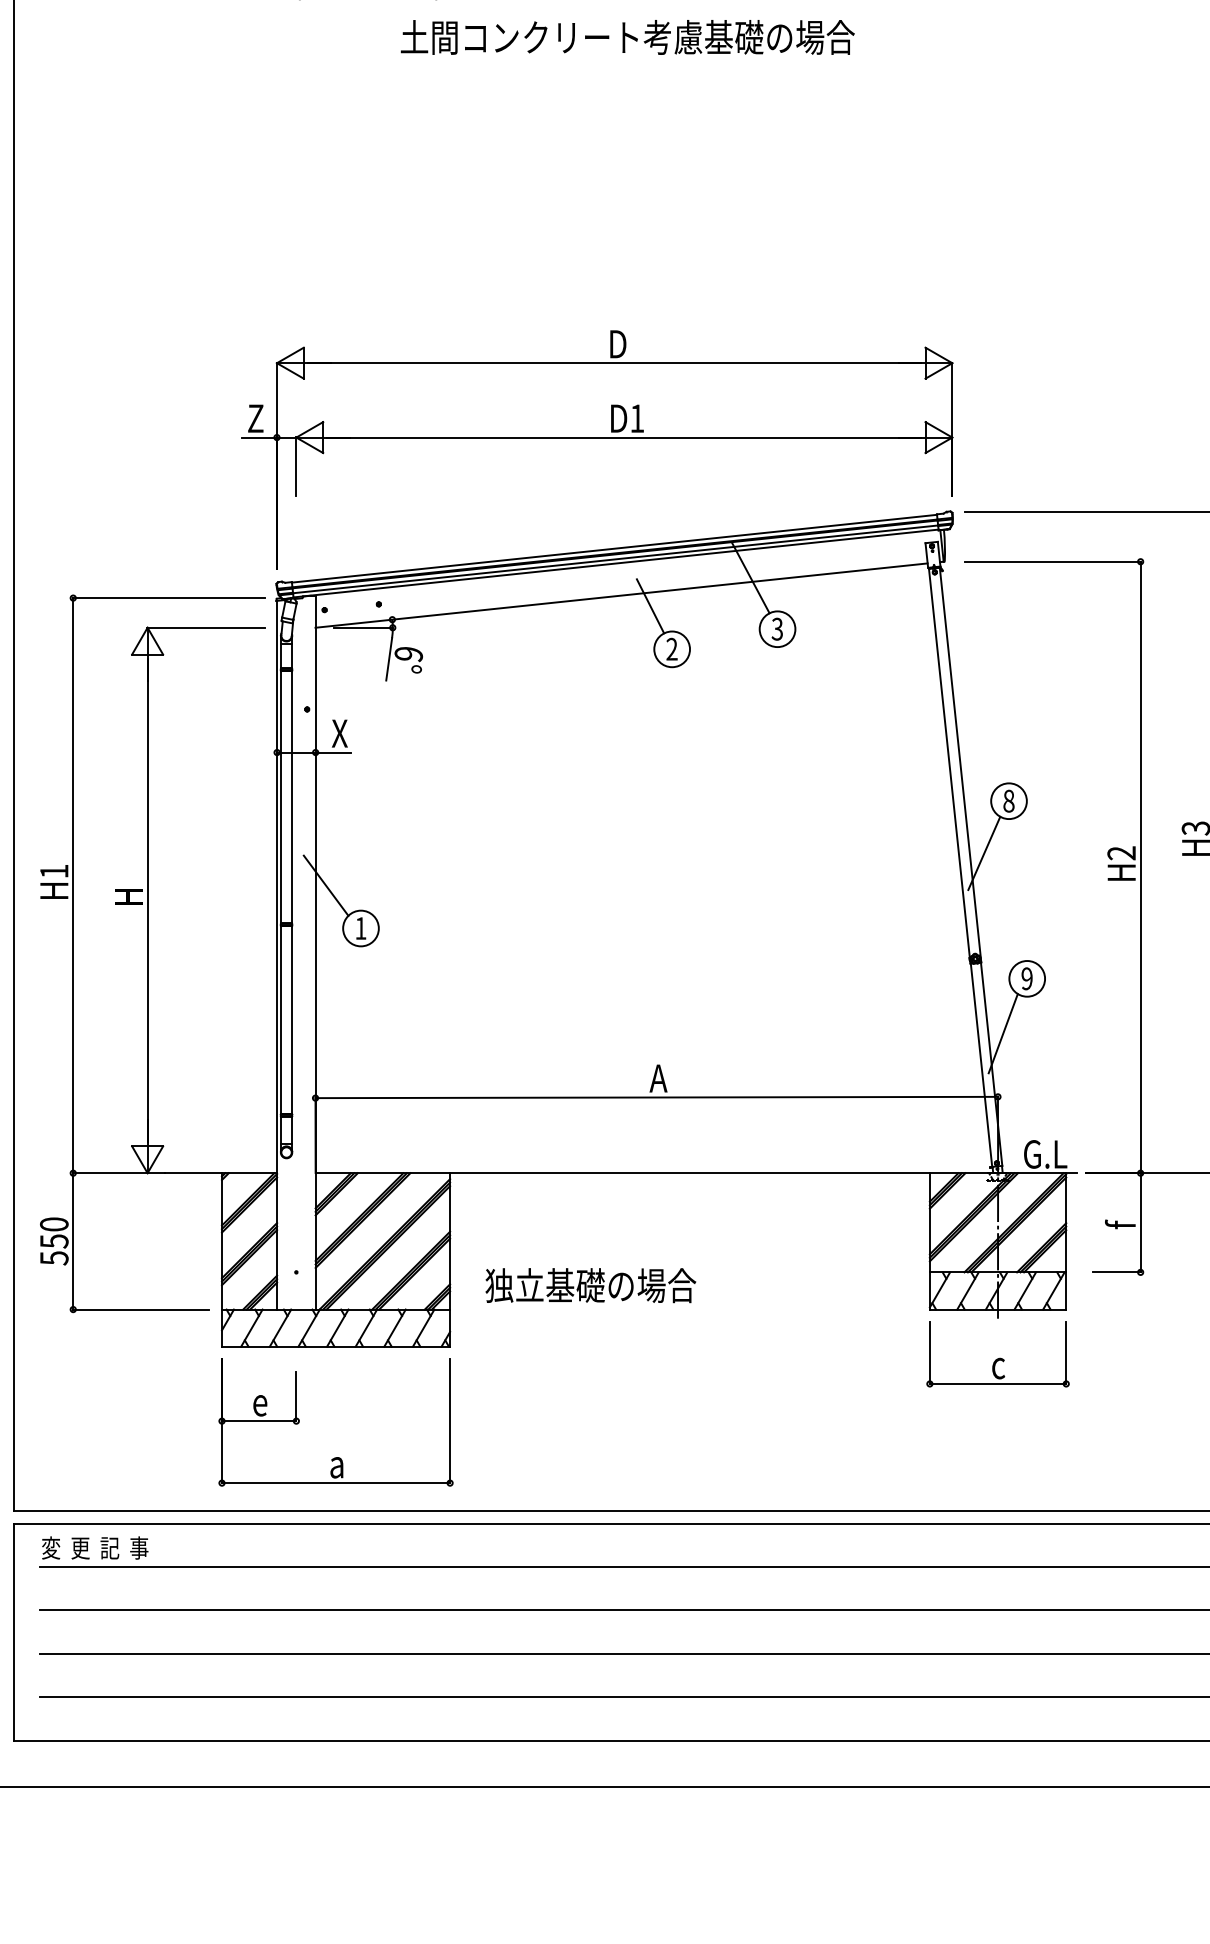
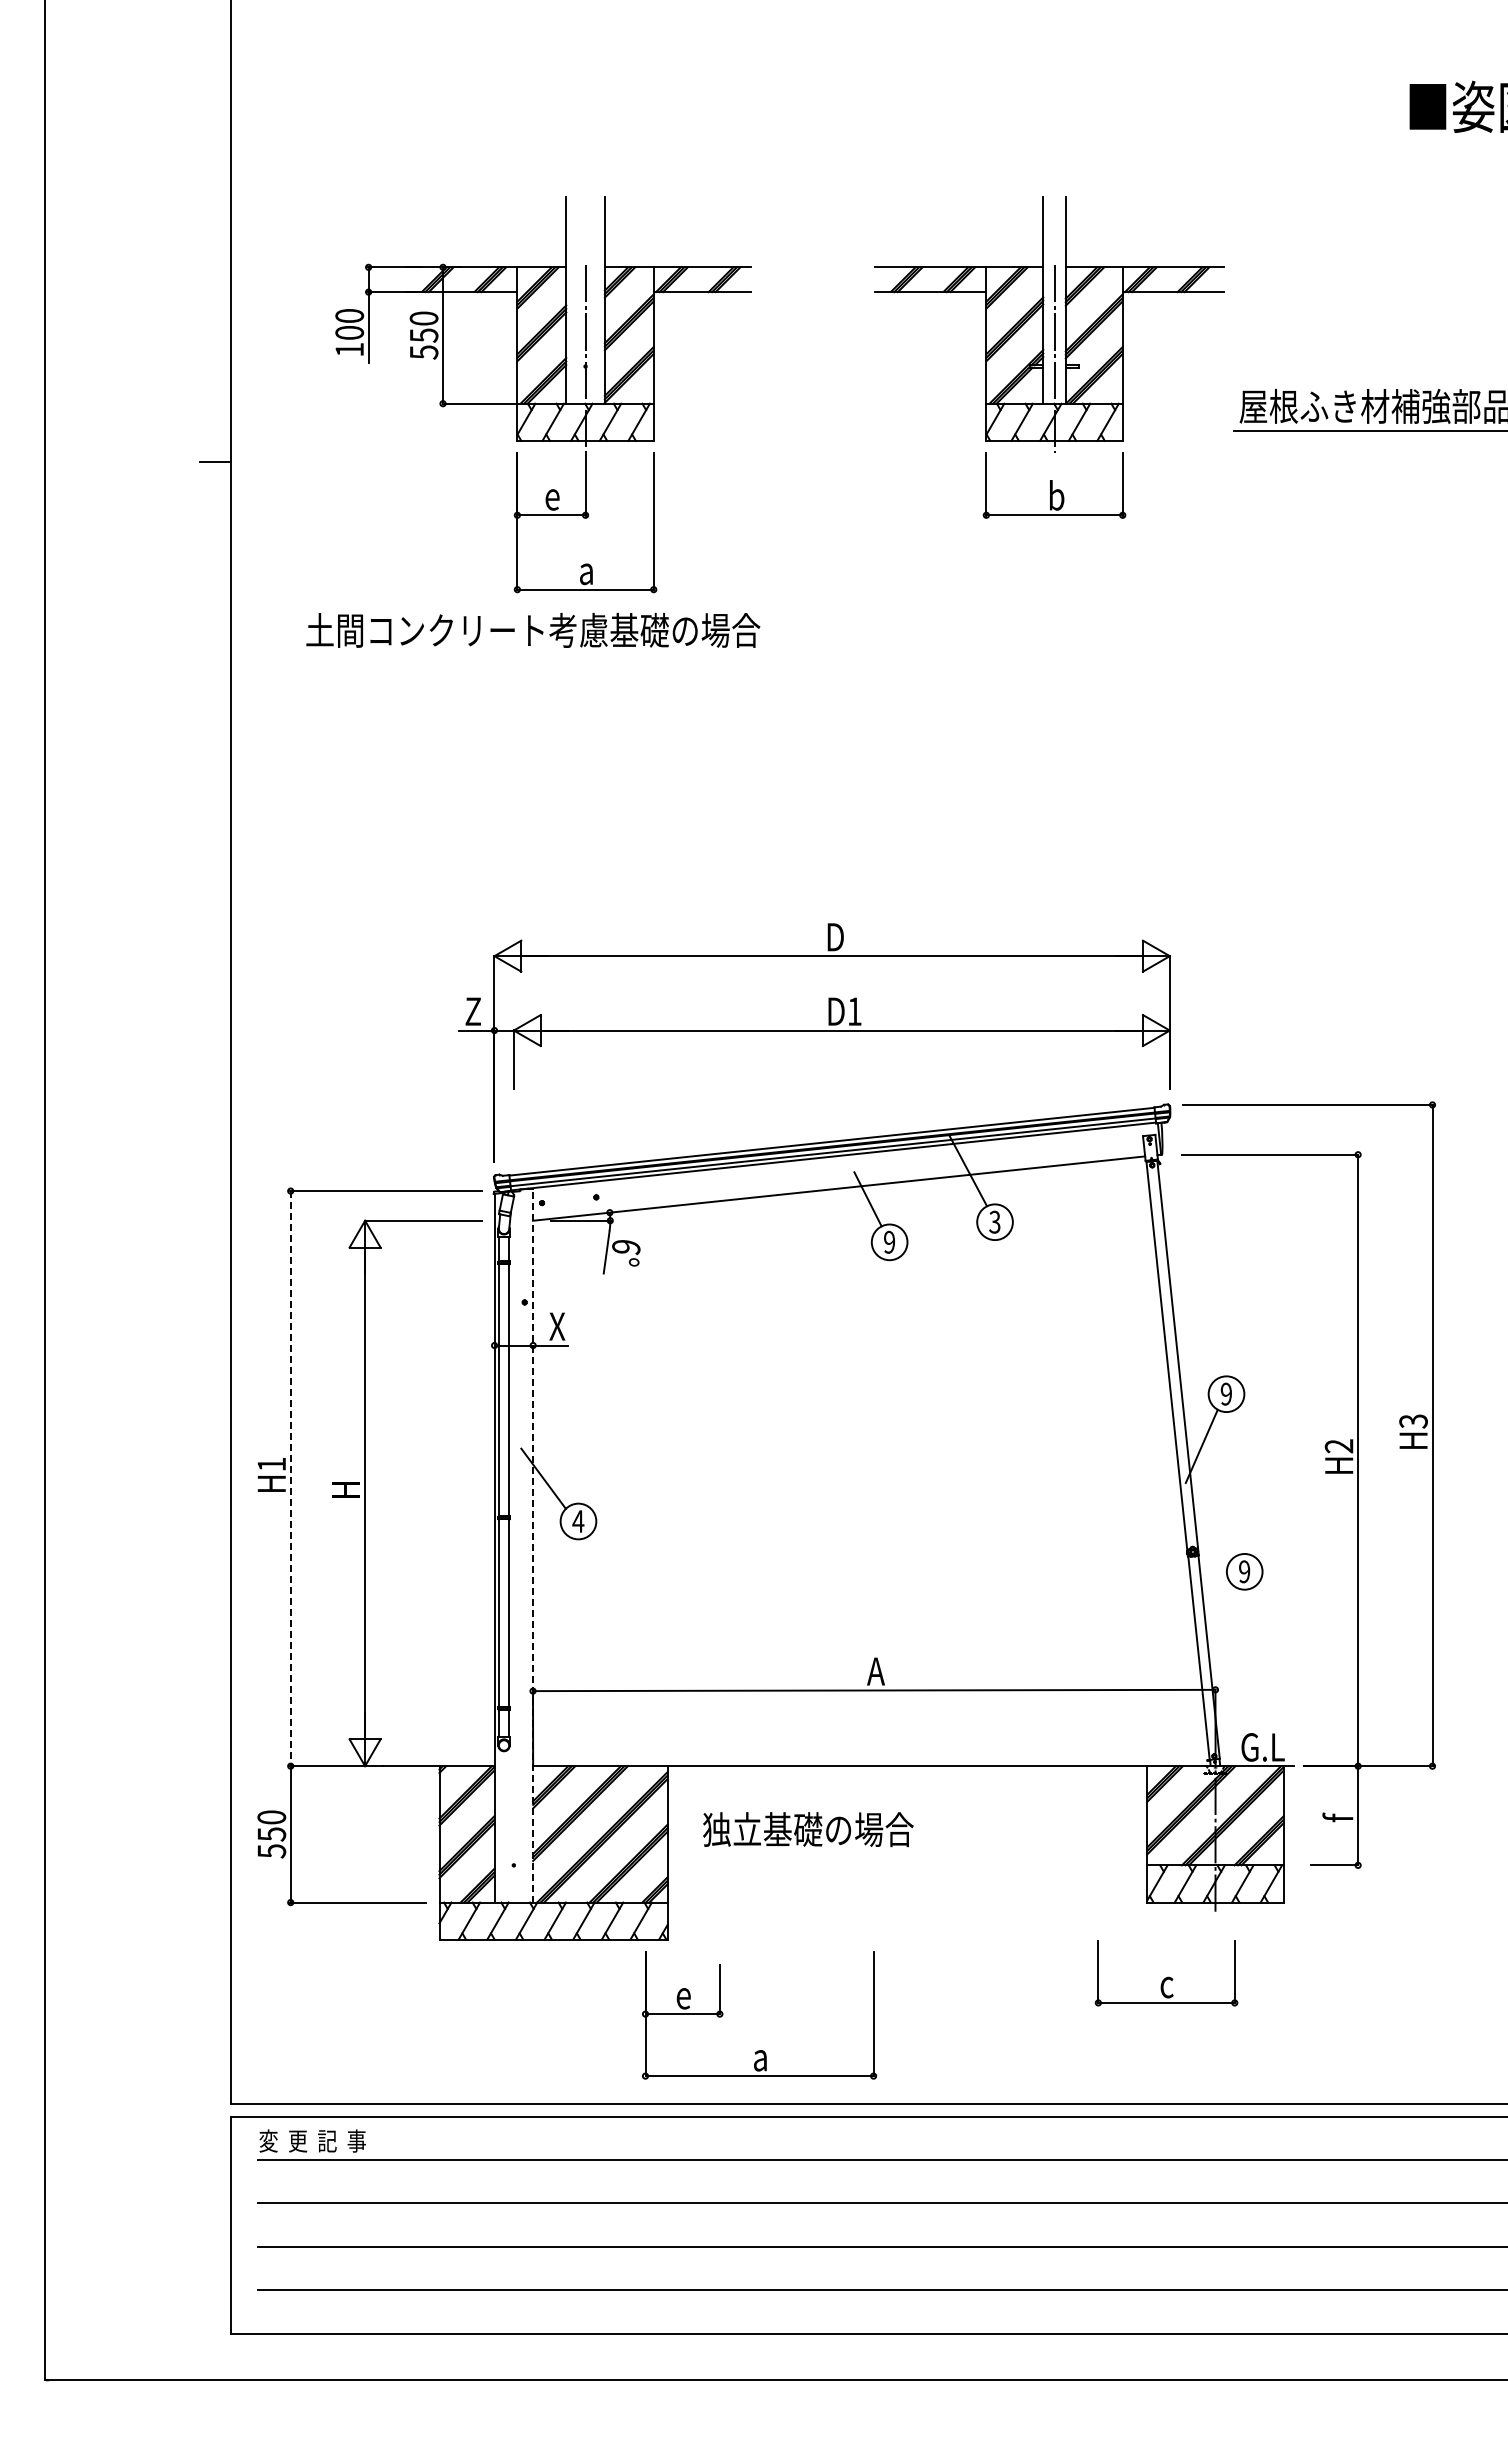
text: (628, 37) -> (533, 630), moved
text: (672, 649) -> (889, 1242), 2 -> 9
text: (1009, 800) -> (1226, 1393), 8 -> 9
line: (73, 885) -> (290, 1478), solid -> dashed
text: (361, 928) -> (578, 1521), 1 -> 4
line: (316, 952) -> (533, 1545), solid -> dashed
line: (1003, 1033) -> (1220, 1626), removed
text: (591, 1285) -> (808, 1829), moved
part: (998, 1354) -> (1166, 1973), moved
part: (336, 1457) -> (759, 2050), moved

